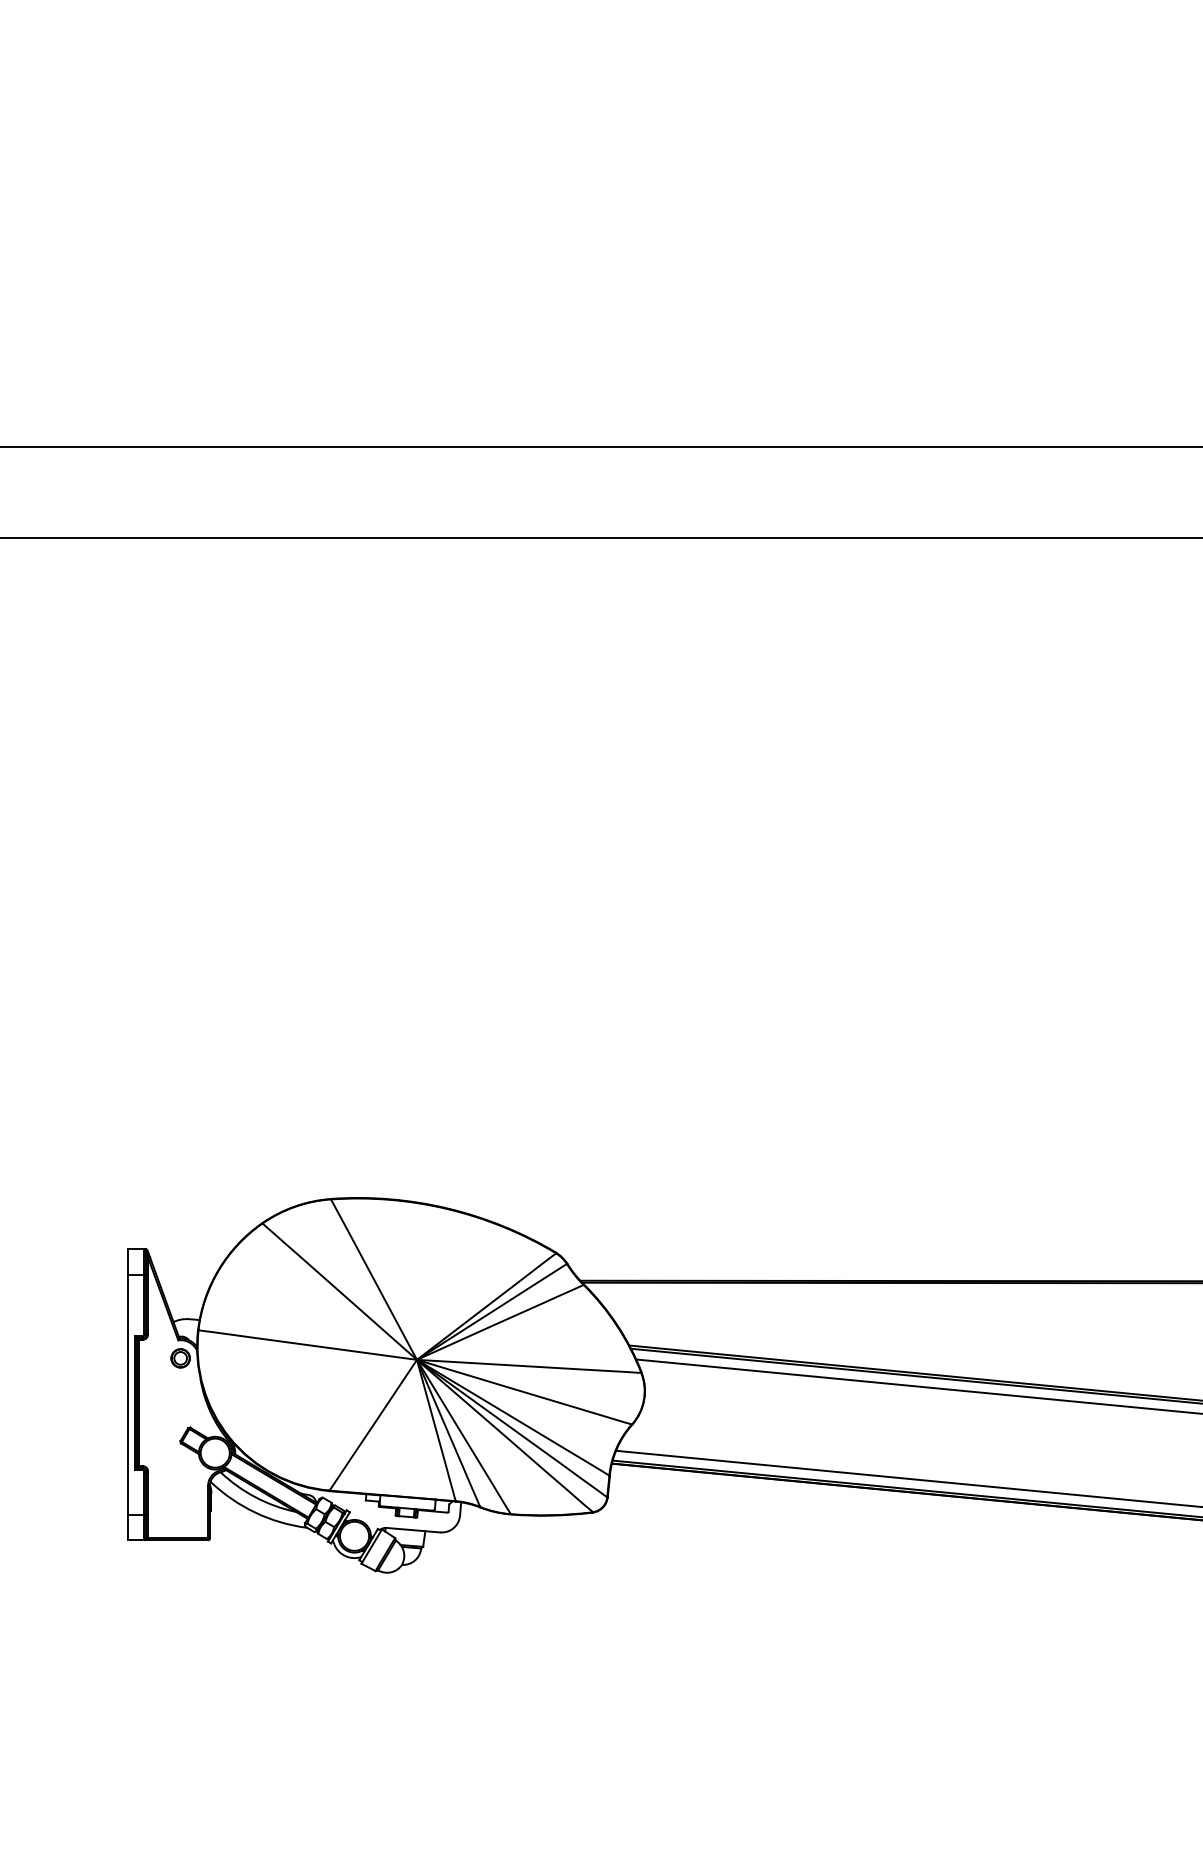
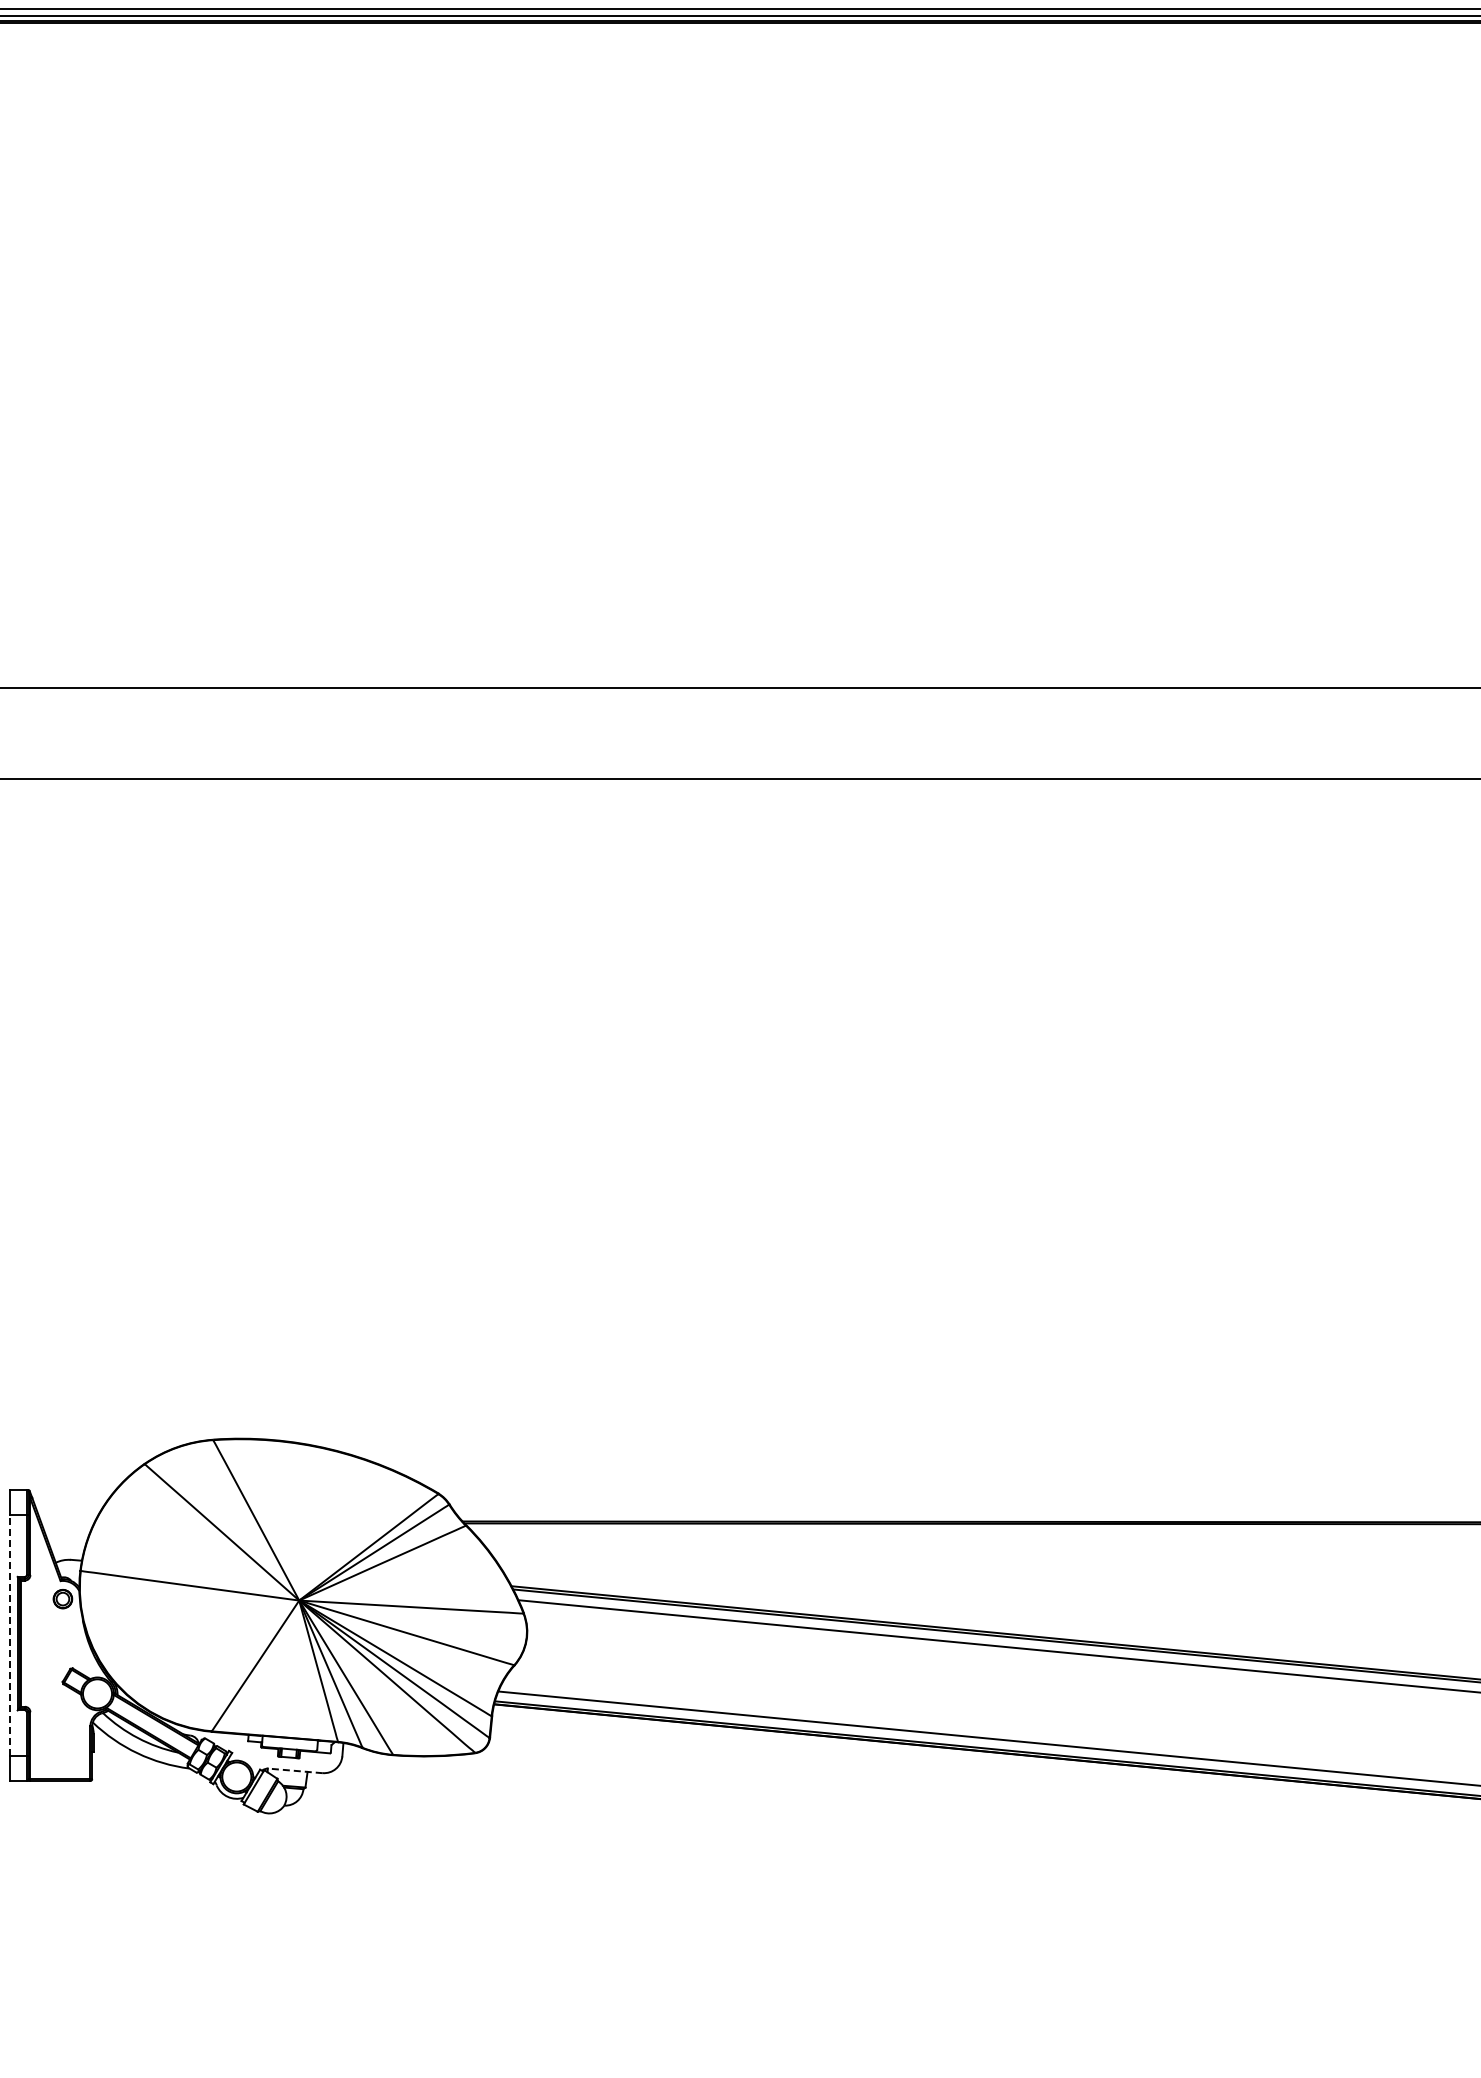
line: (128, 1393) -> (10, 1634), solid -> dashed
line: (413, 1529) -> (295, 1770), solid -> dashed

